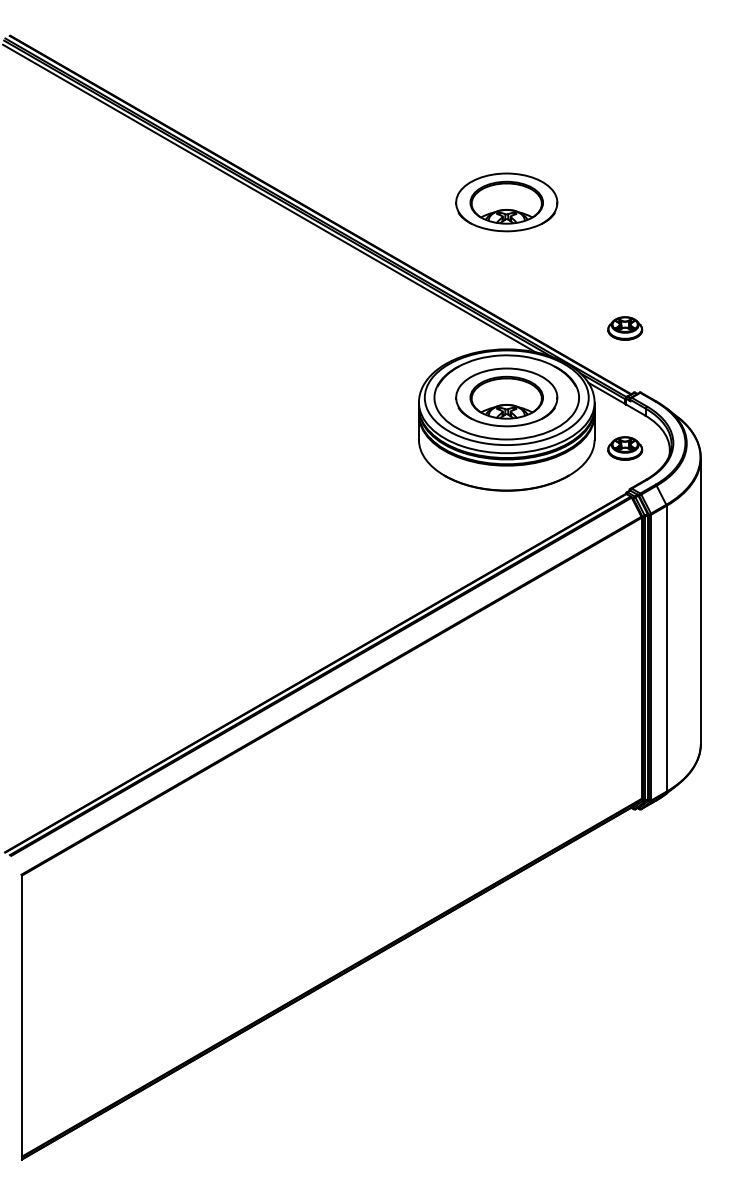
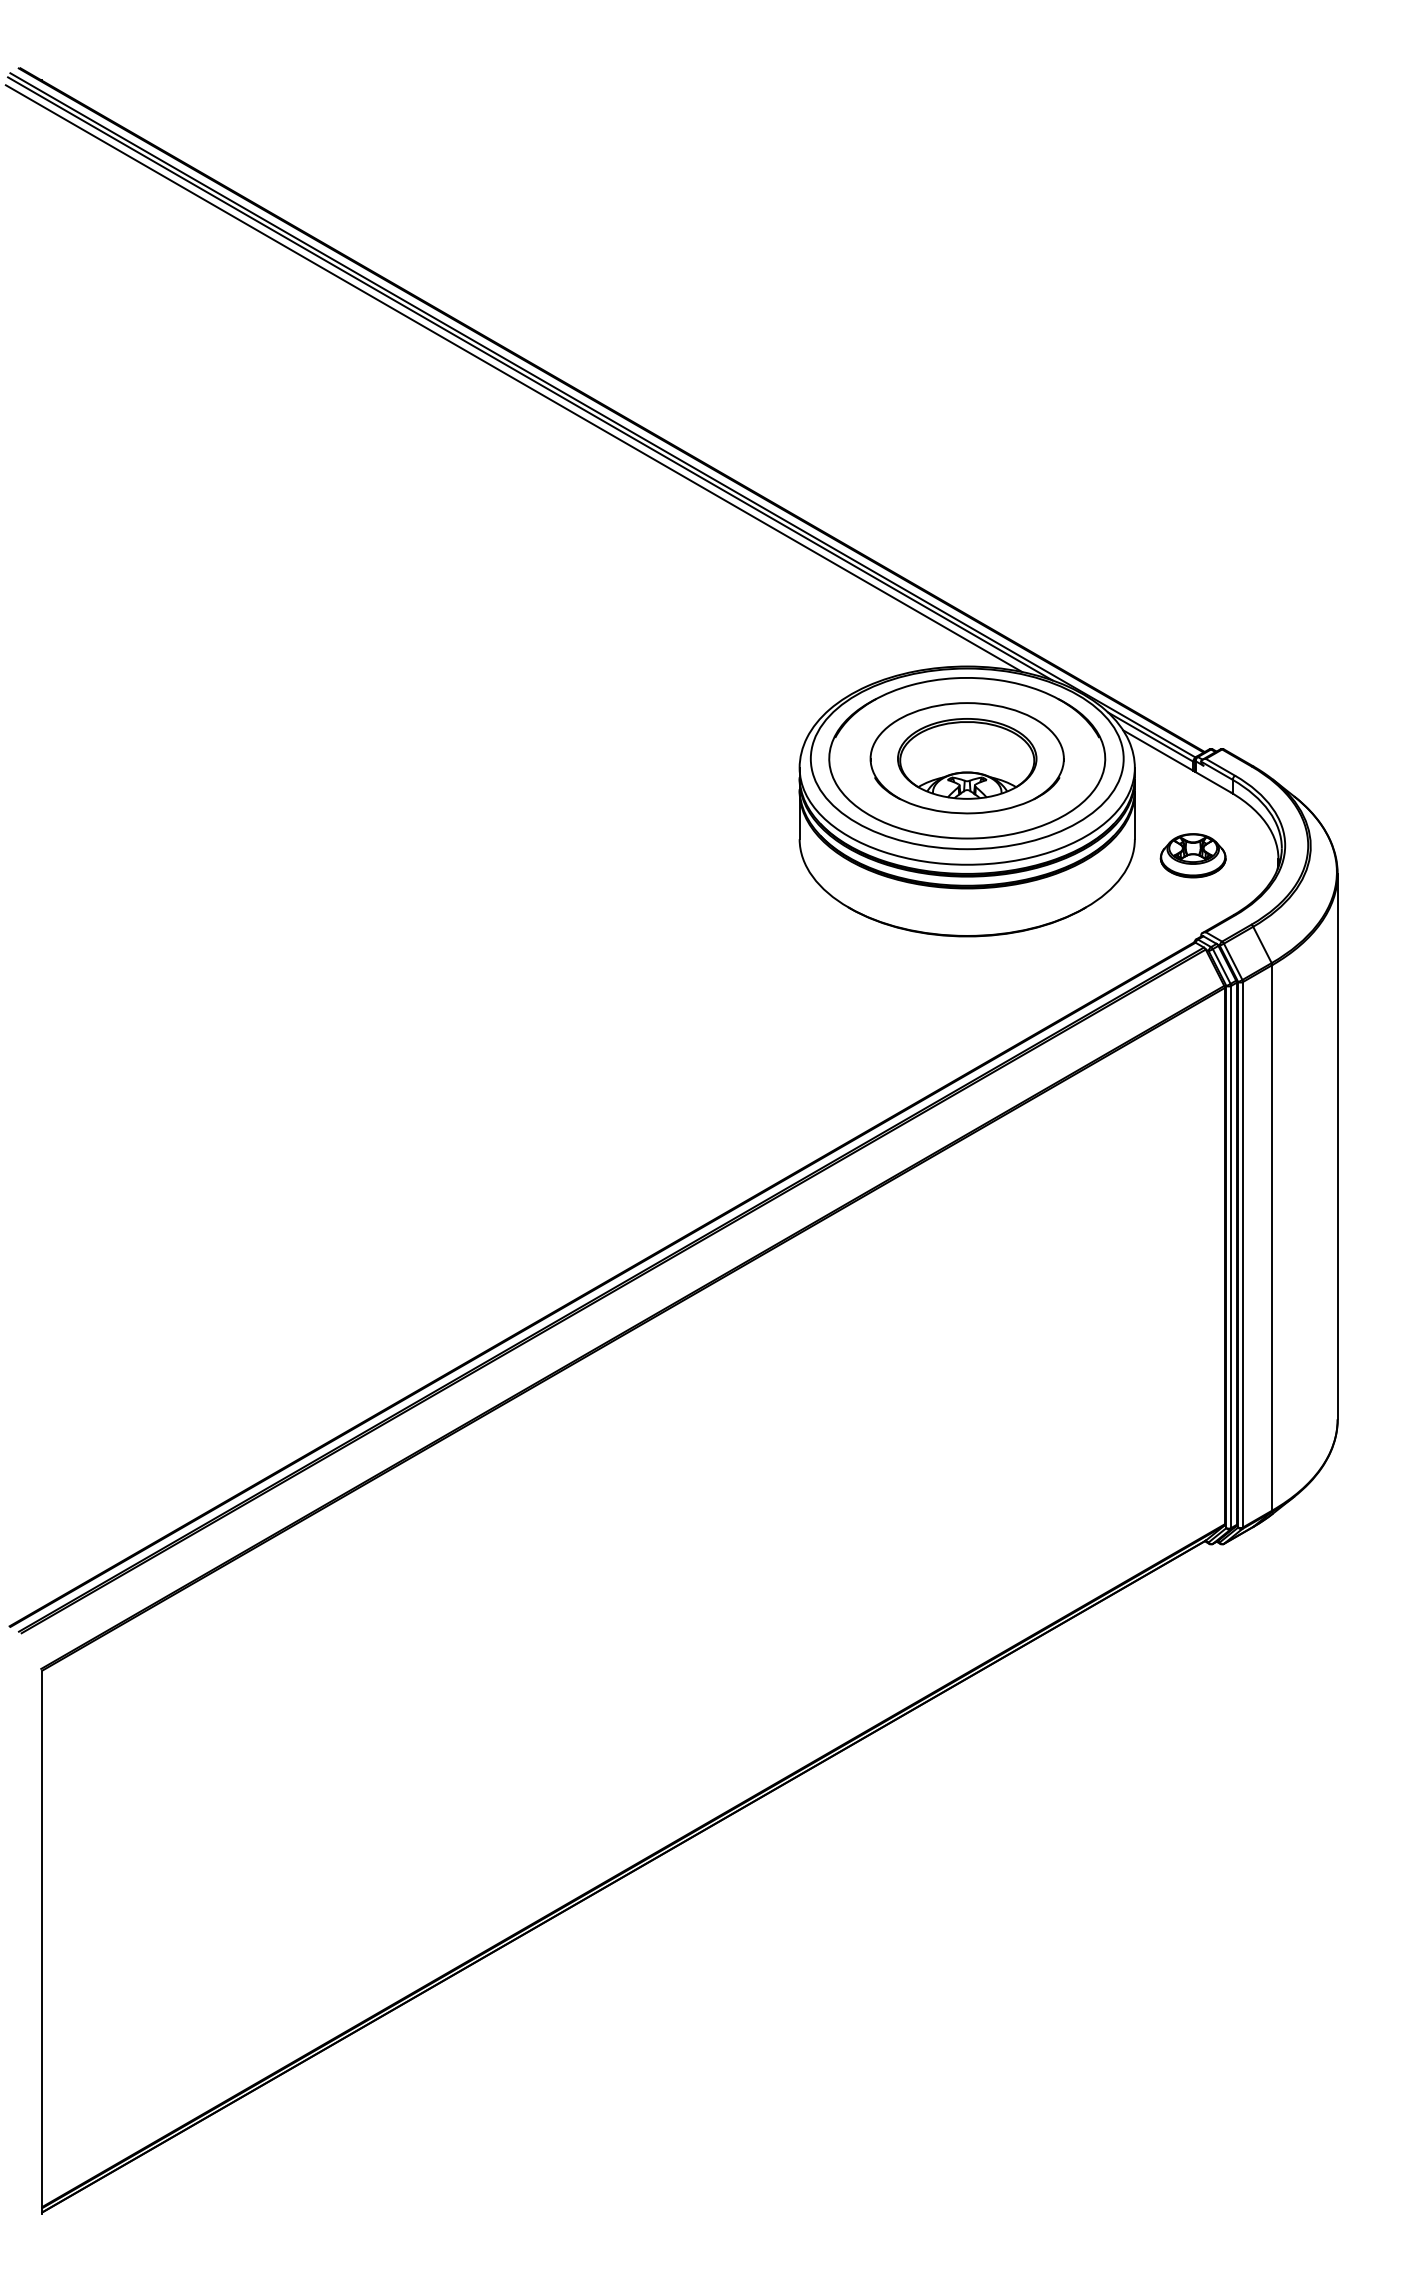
part: (506, 202) -> (966, 386), removed
part: (625, 328) -> (1193, 626), removed

